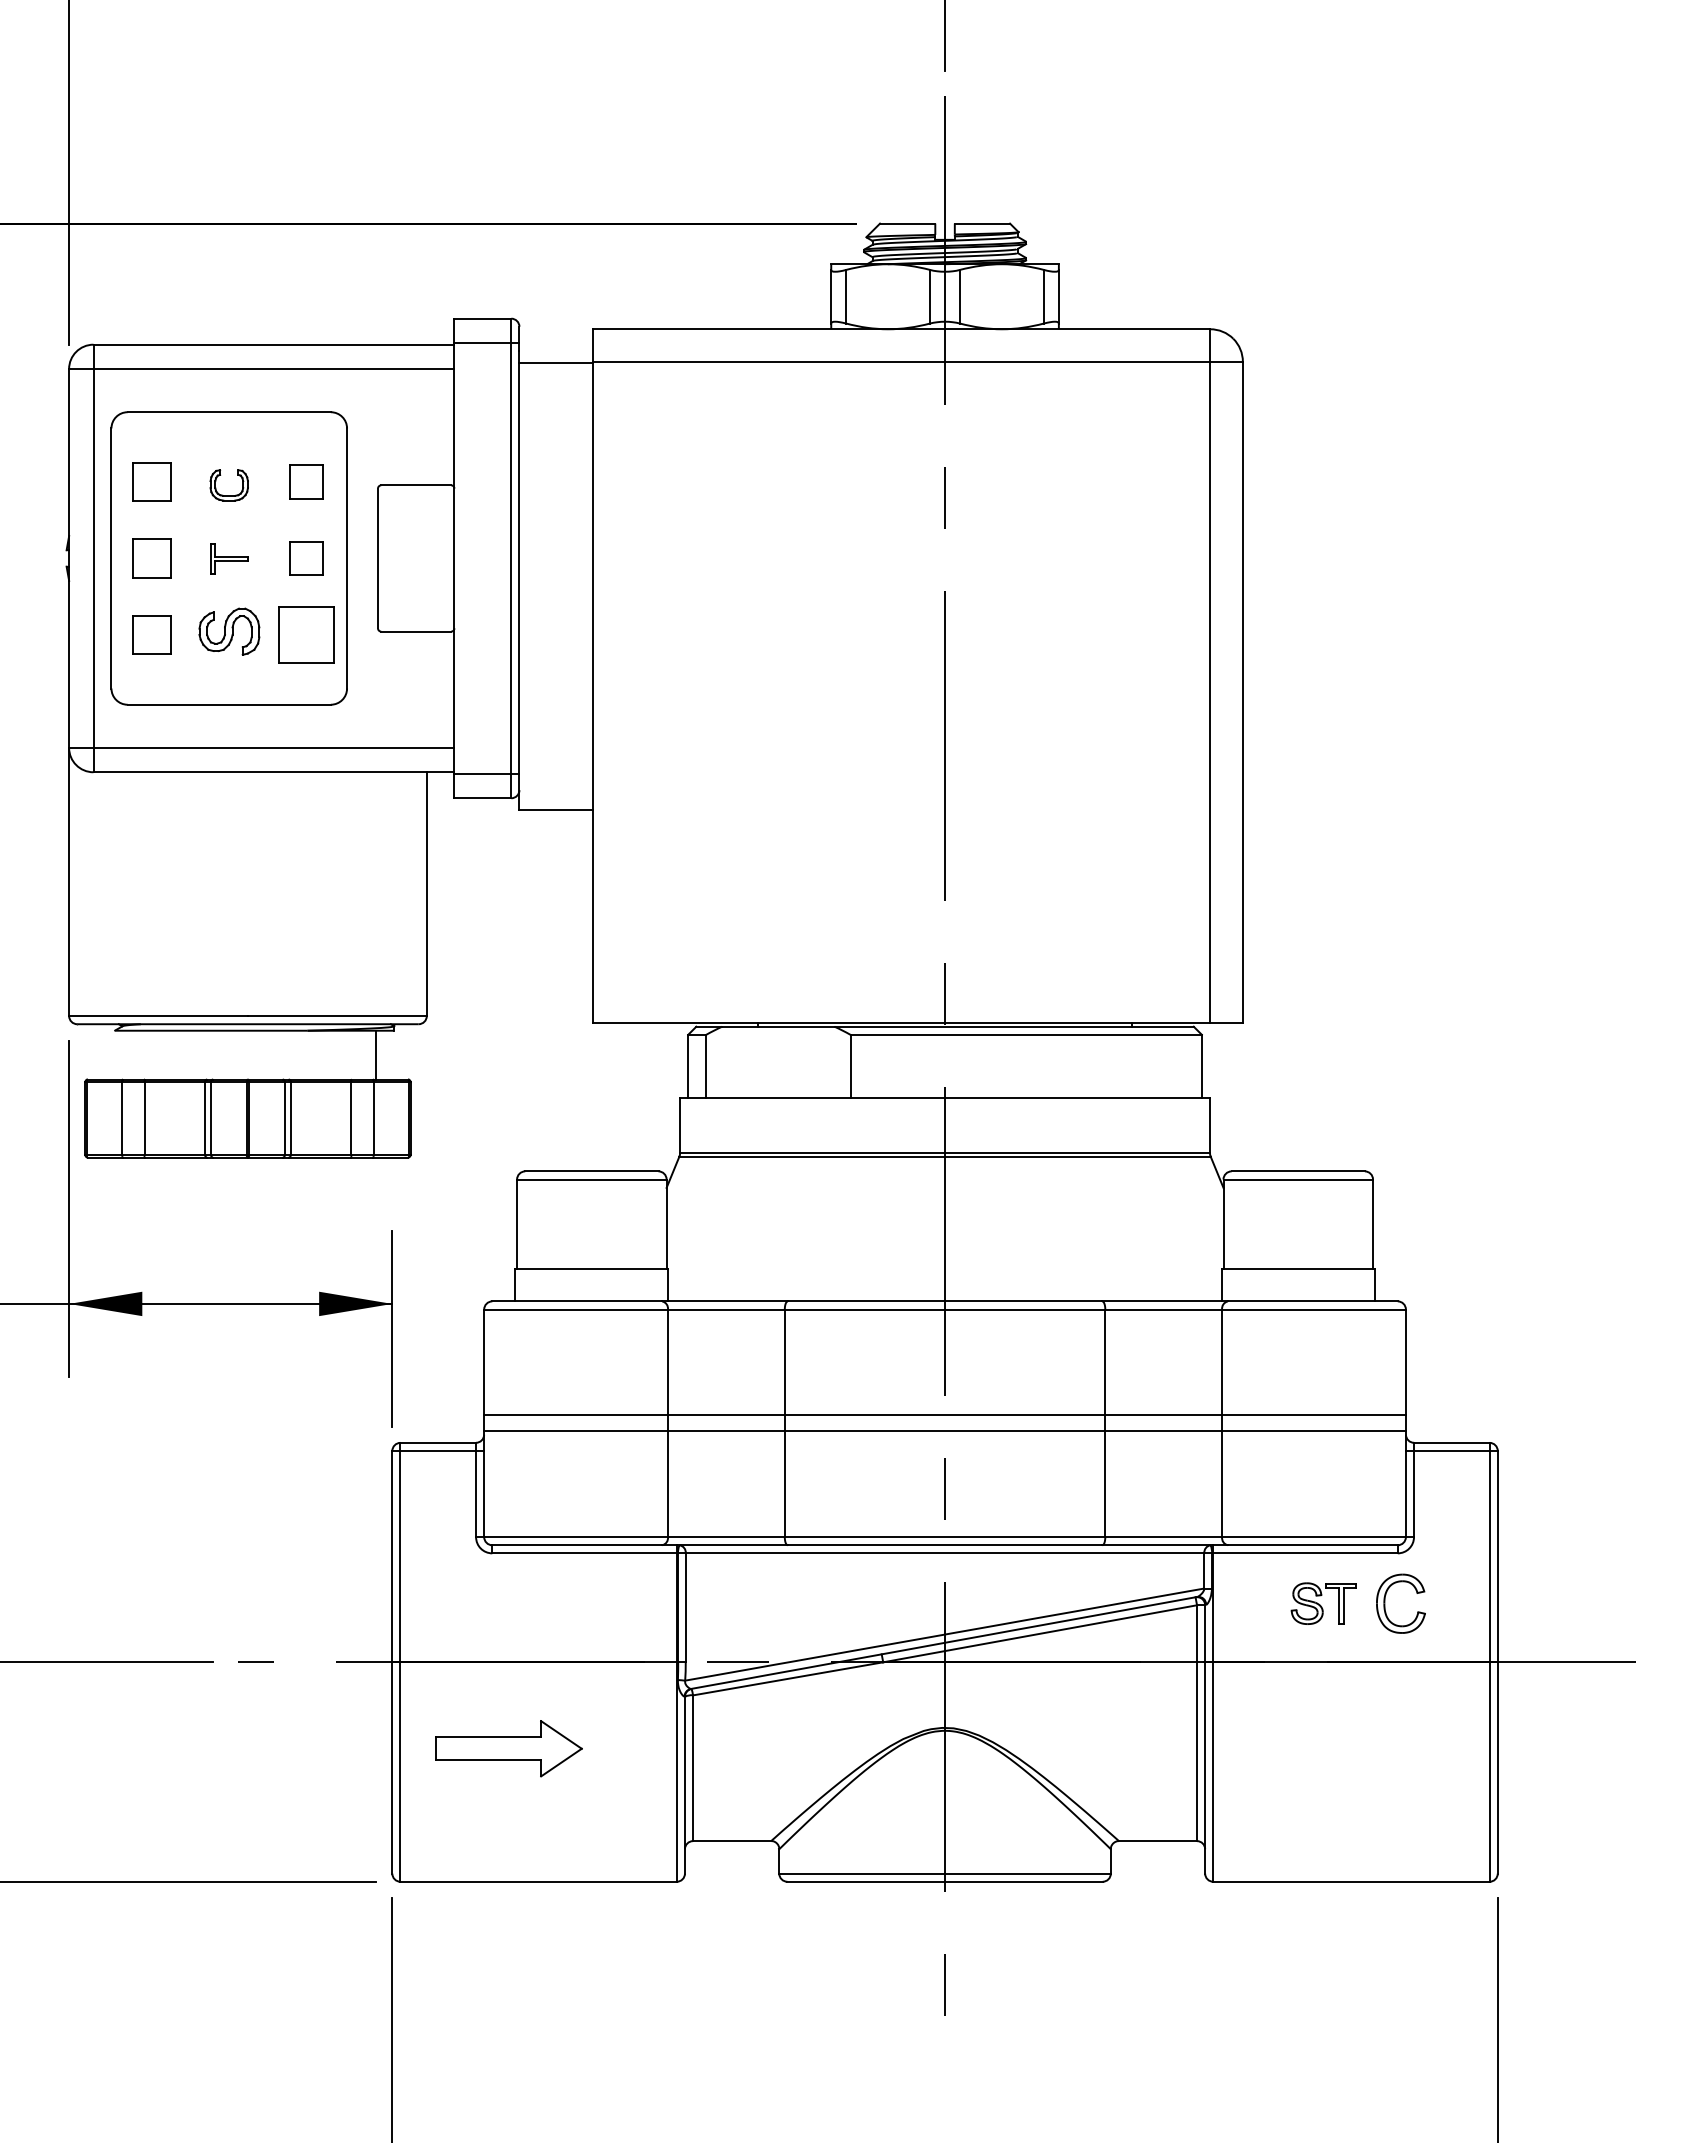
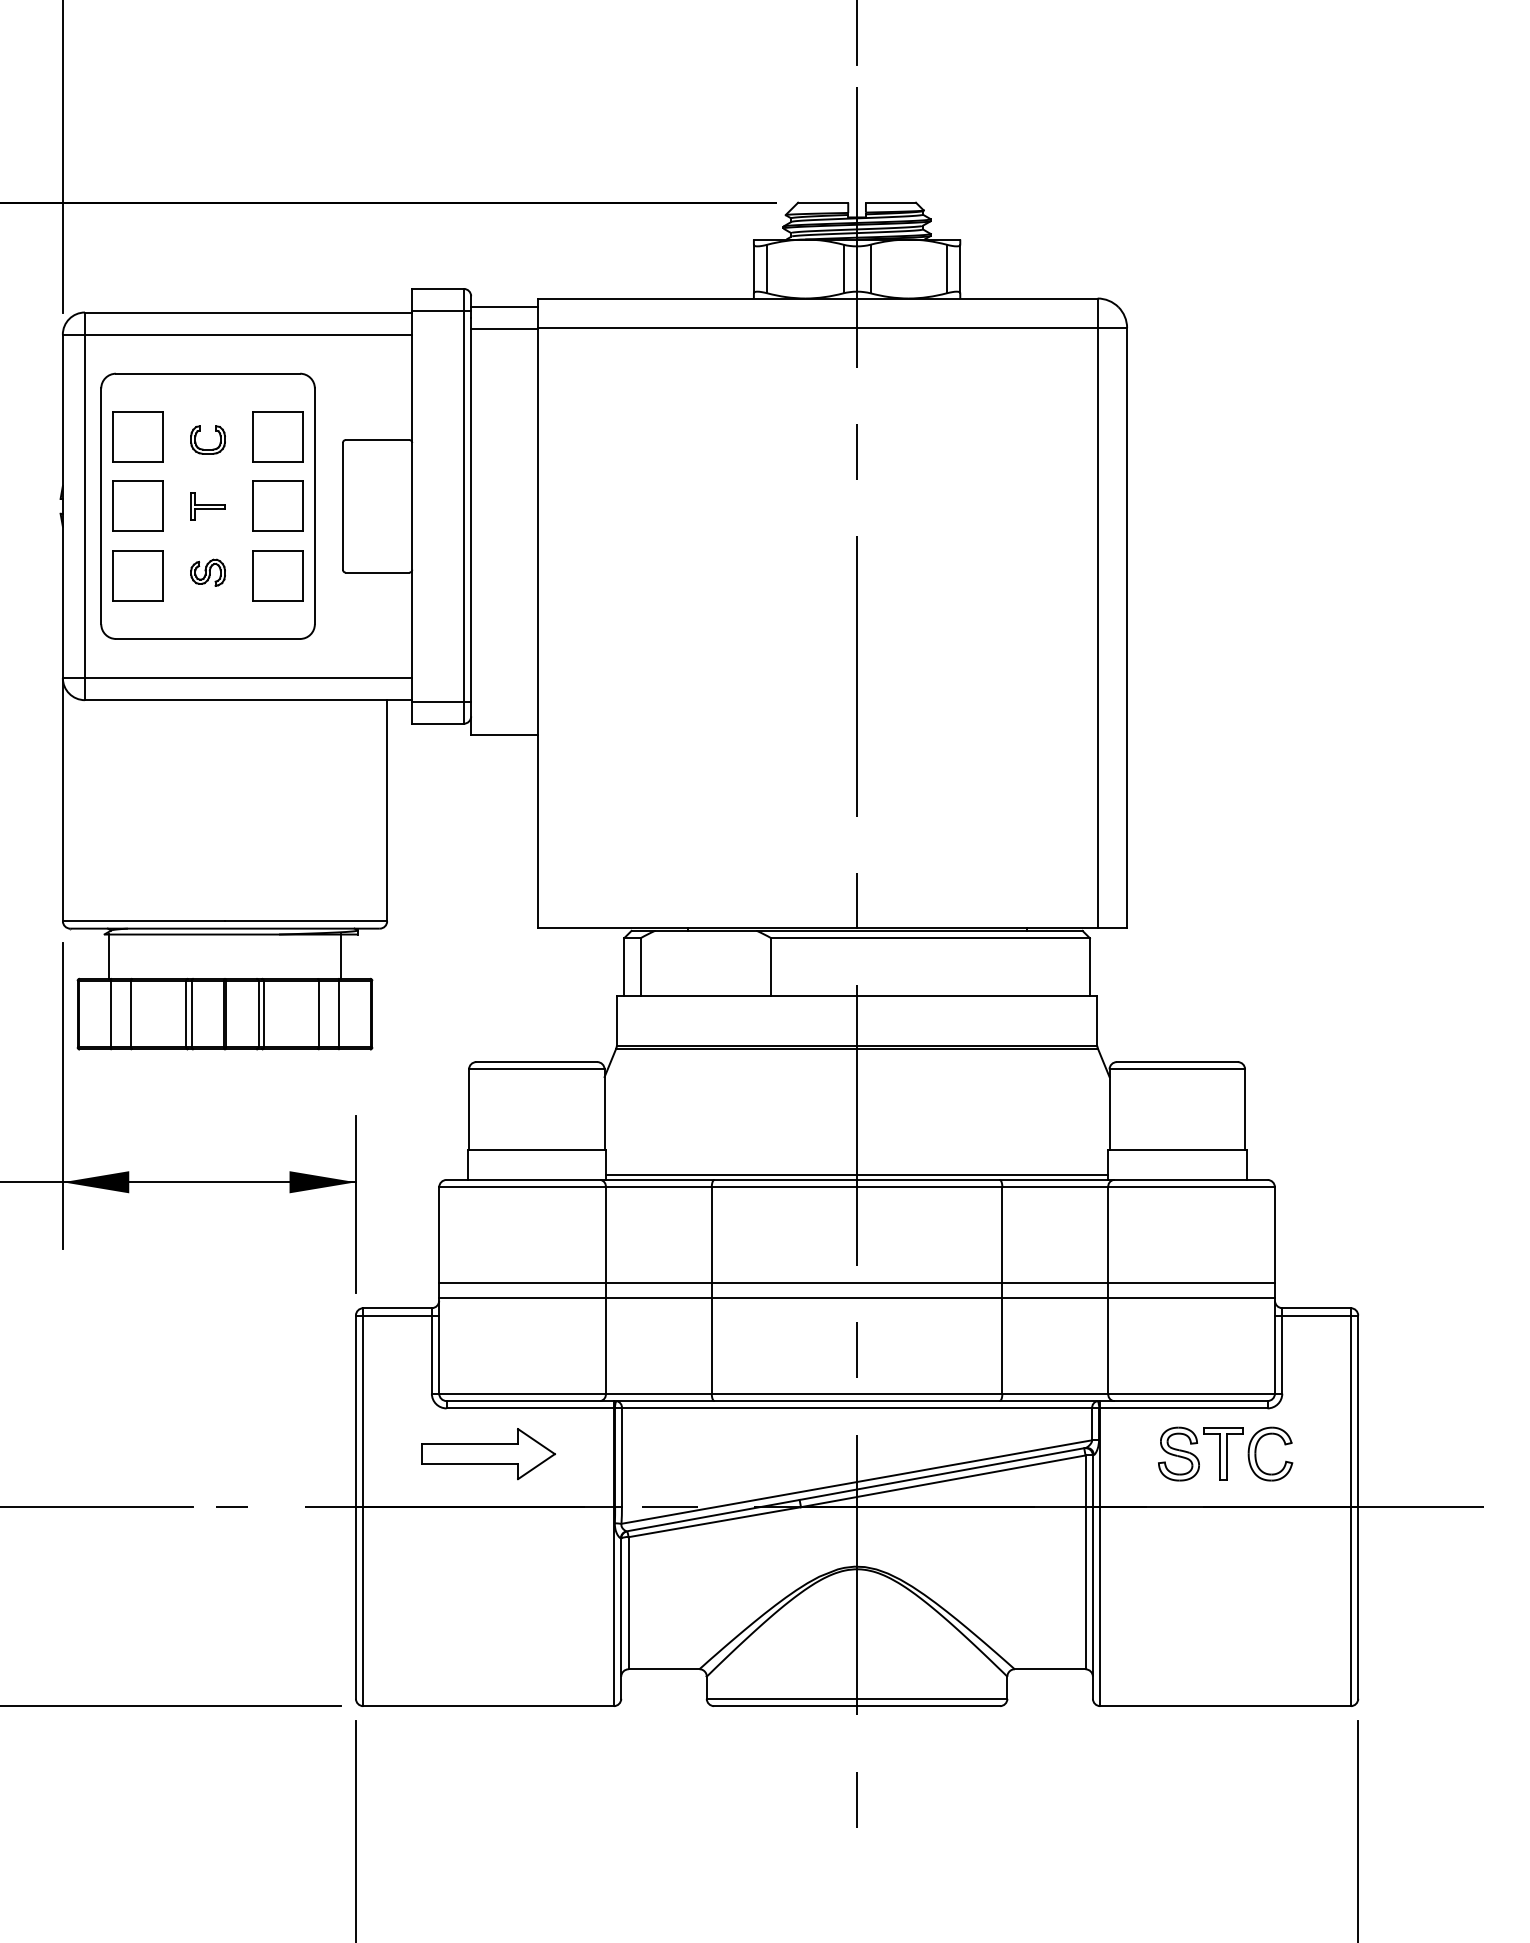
line: (555, 339) -> (503, 307), added
part: (151, 481) -> (137, 436), size x1.43
part: (306, 481) -> (278, 436), size x1.67
part: (151, 558) -> (137, 506), size x1.43
part: (306, 558) -> (278, 506), size x1.67
part: (228, 631) -> (207, 572), size x0.62
part: (151, 634) -> (137, 575), size x1.43
line: (119, 1054) -> (108, 956), added
line: (944, 1296) -> (856, 1175), added
part: (1323, 1603) -> (1200, 1453), size x1.43
part: (508, 1748) -> (488, 1453), moved

